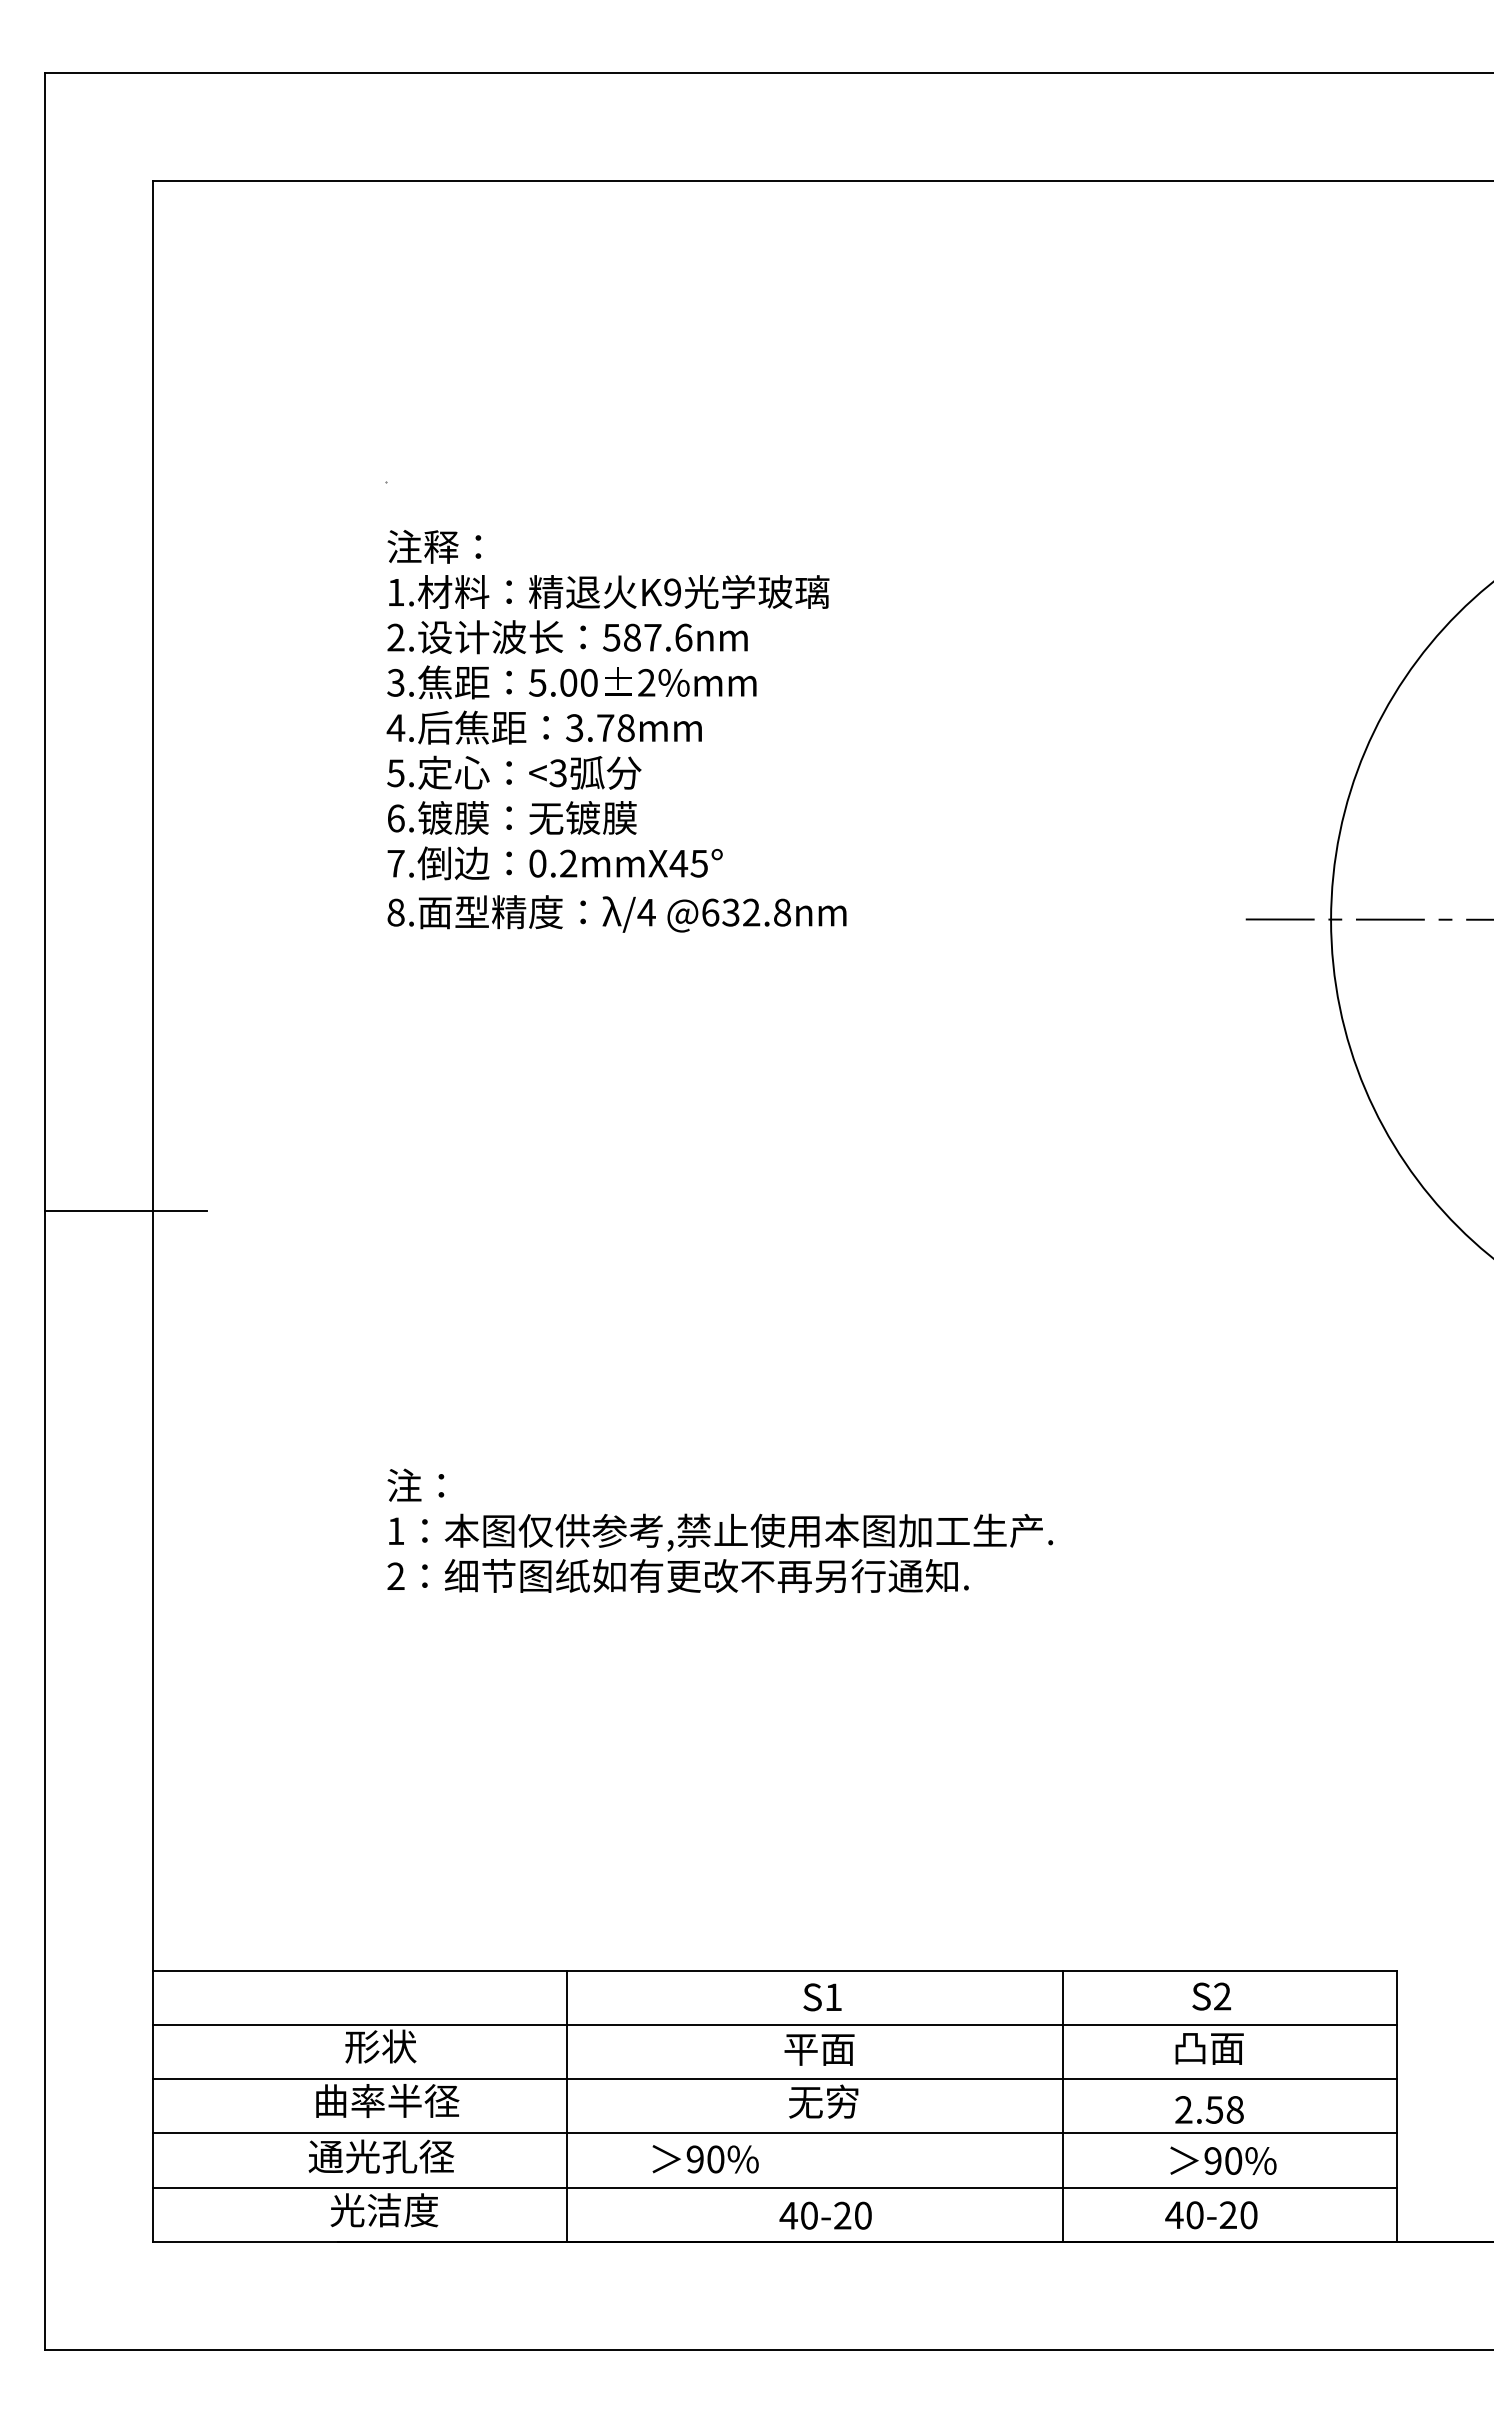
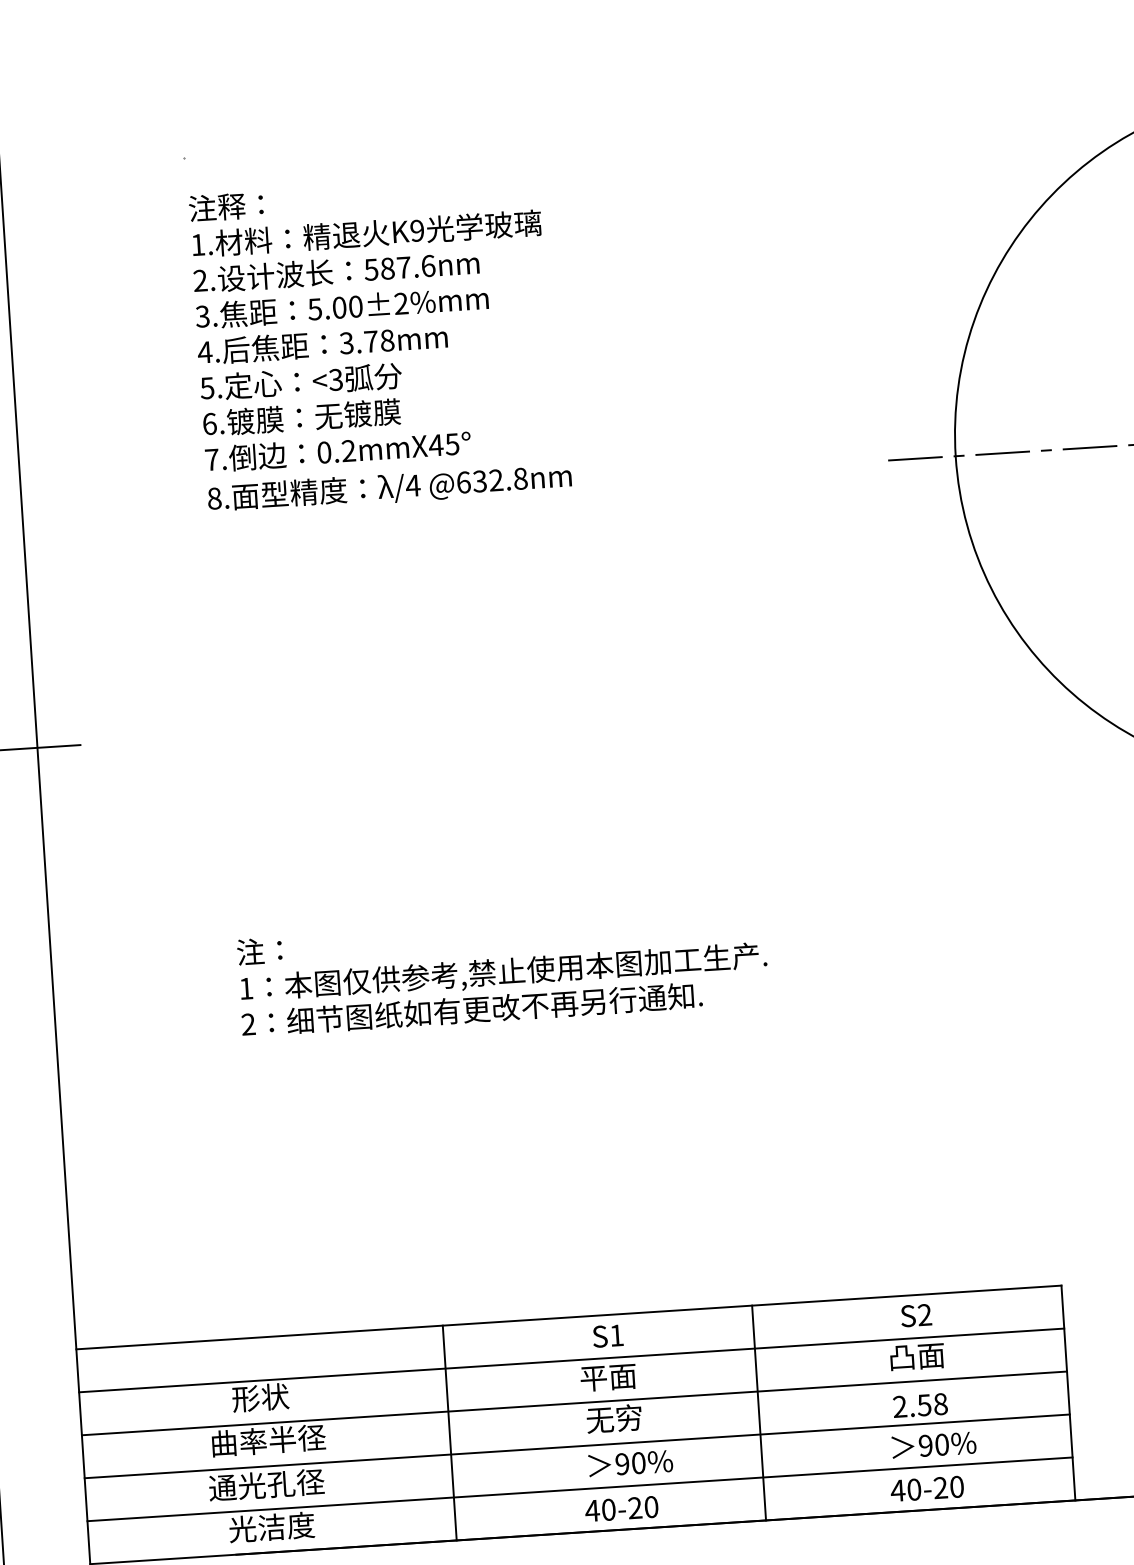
line: (566, 2105) -> (449, 1432), moved
line: (1063, 2105) -> (759, 1412), moved
text: (705, 2159) -> (630, 1463), moved

